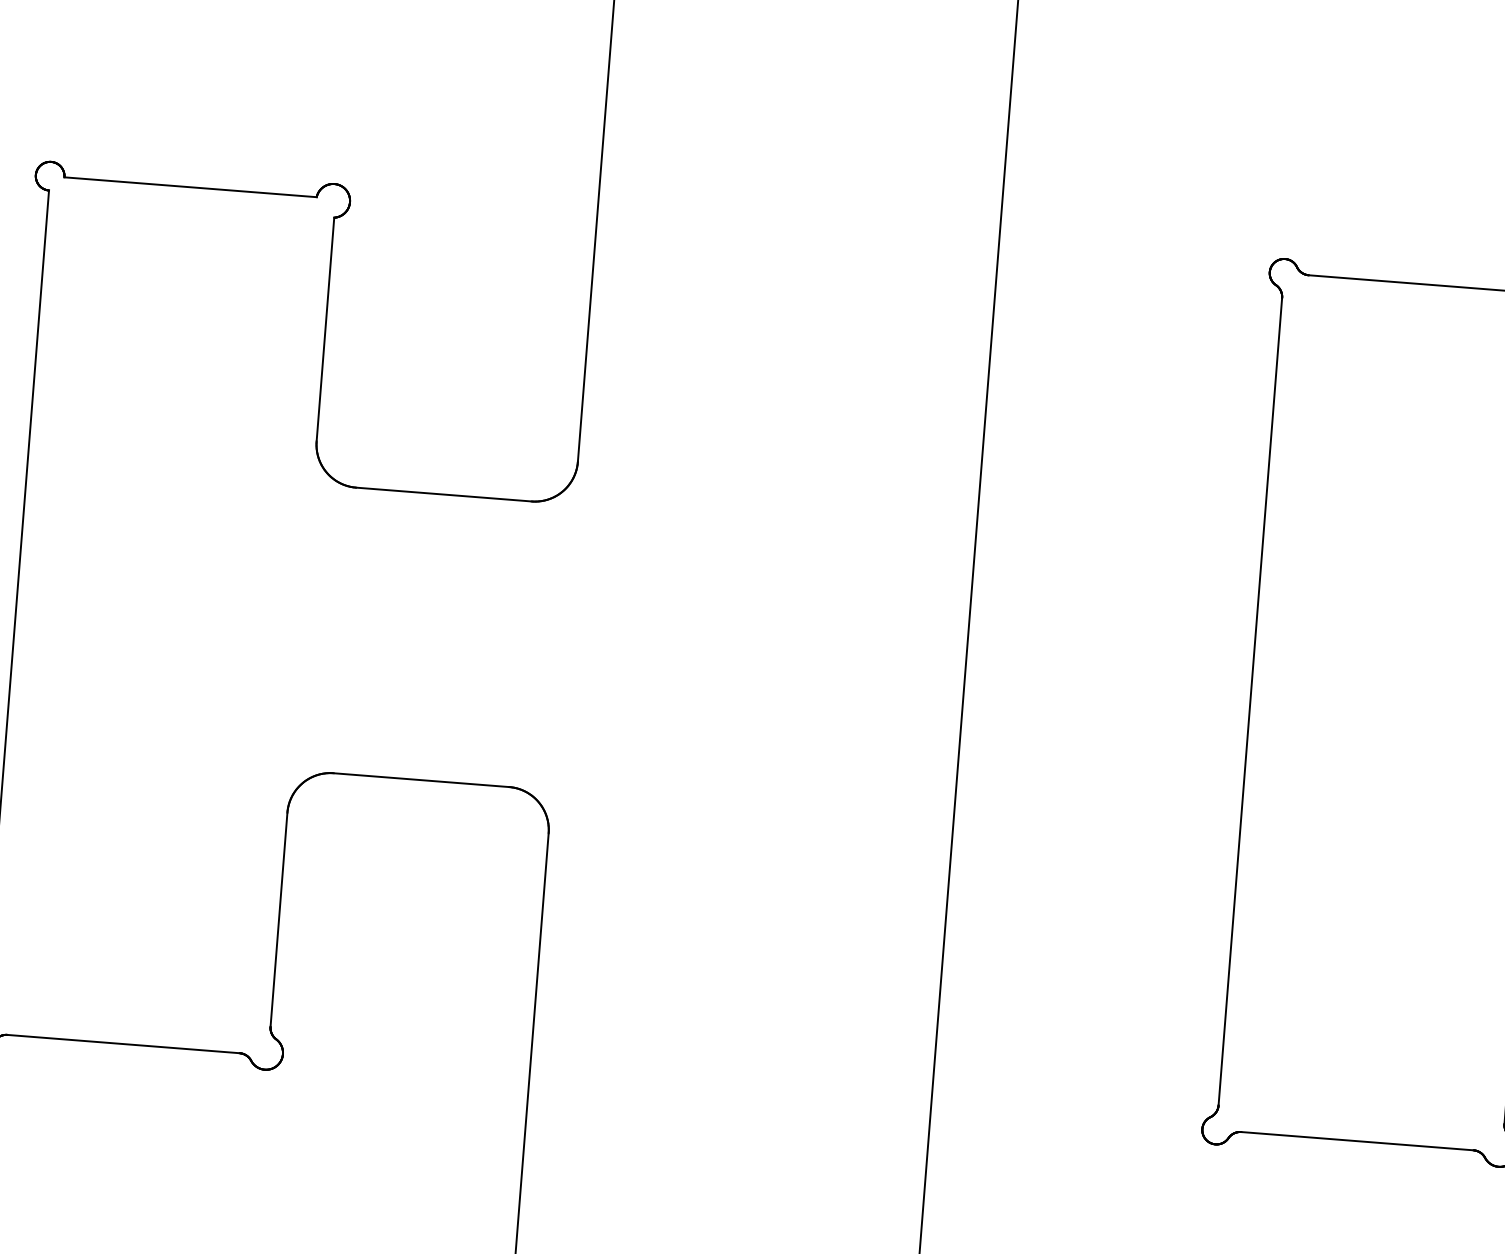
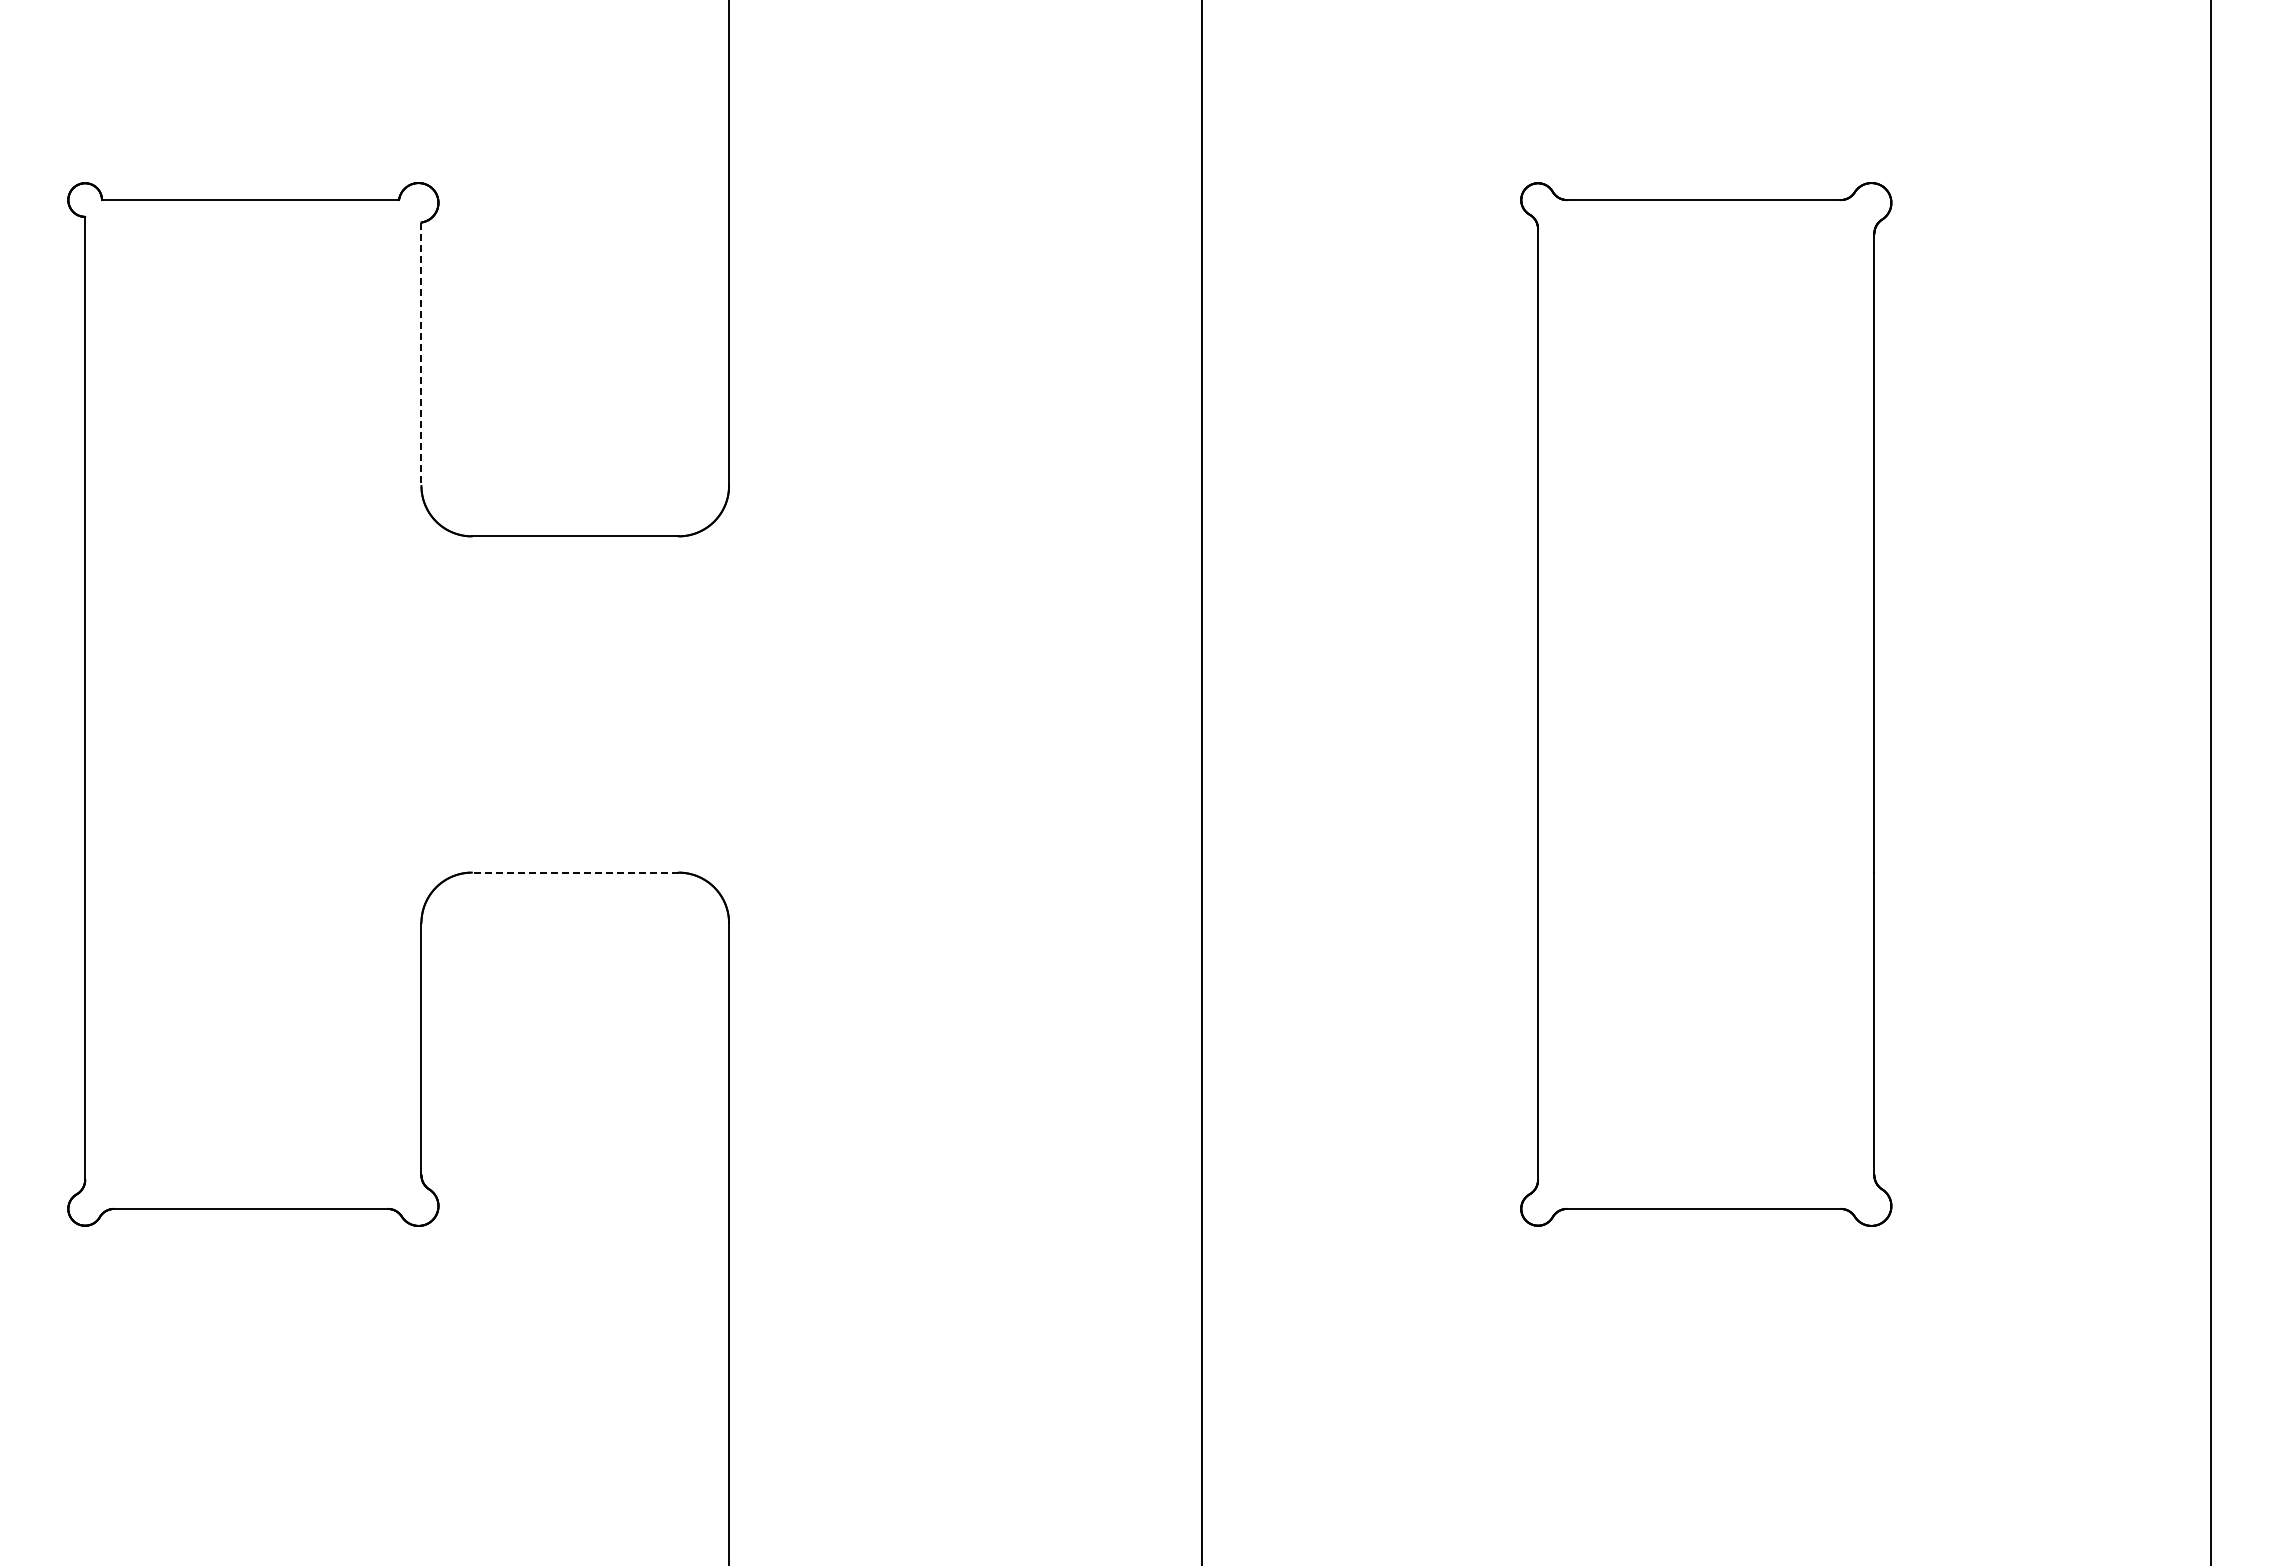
line: (325, 329) -> (421, 354), solid -> dashed
line: (420, 779) -> (574, 872), solid -> dashed

